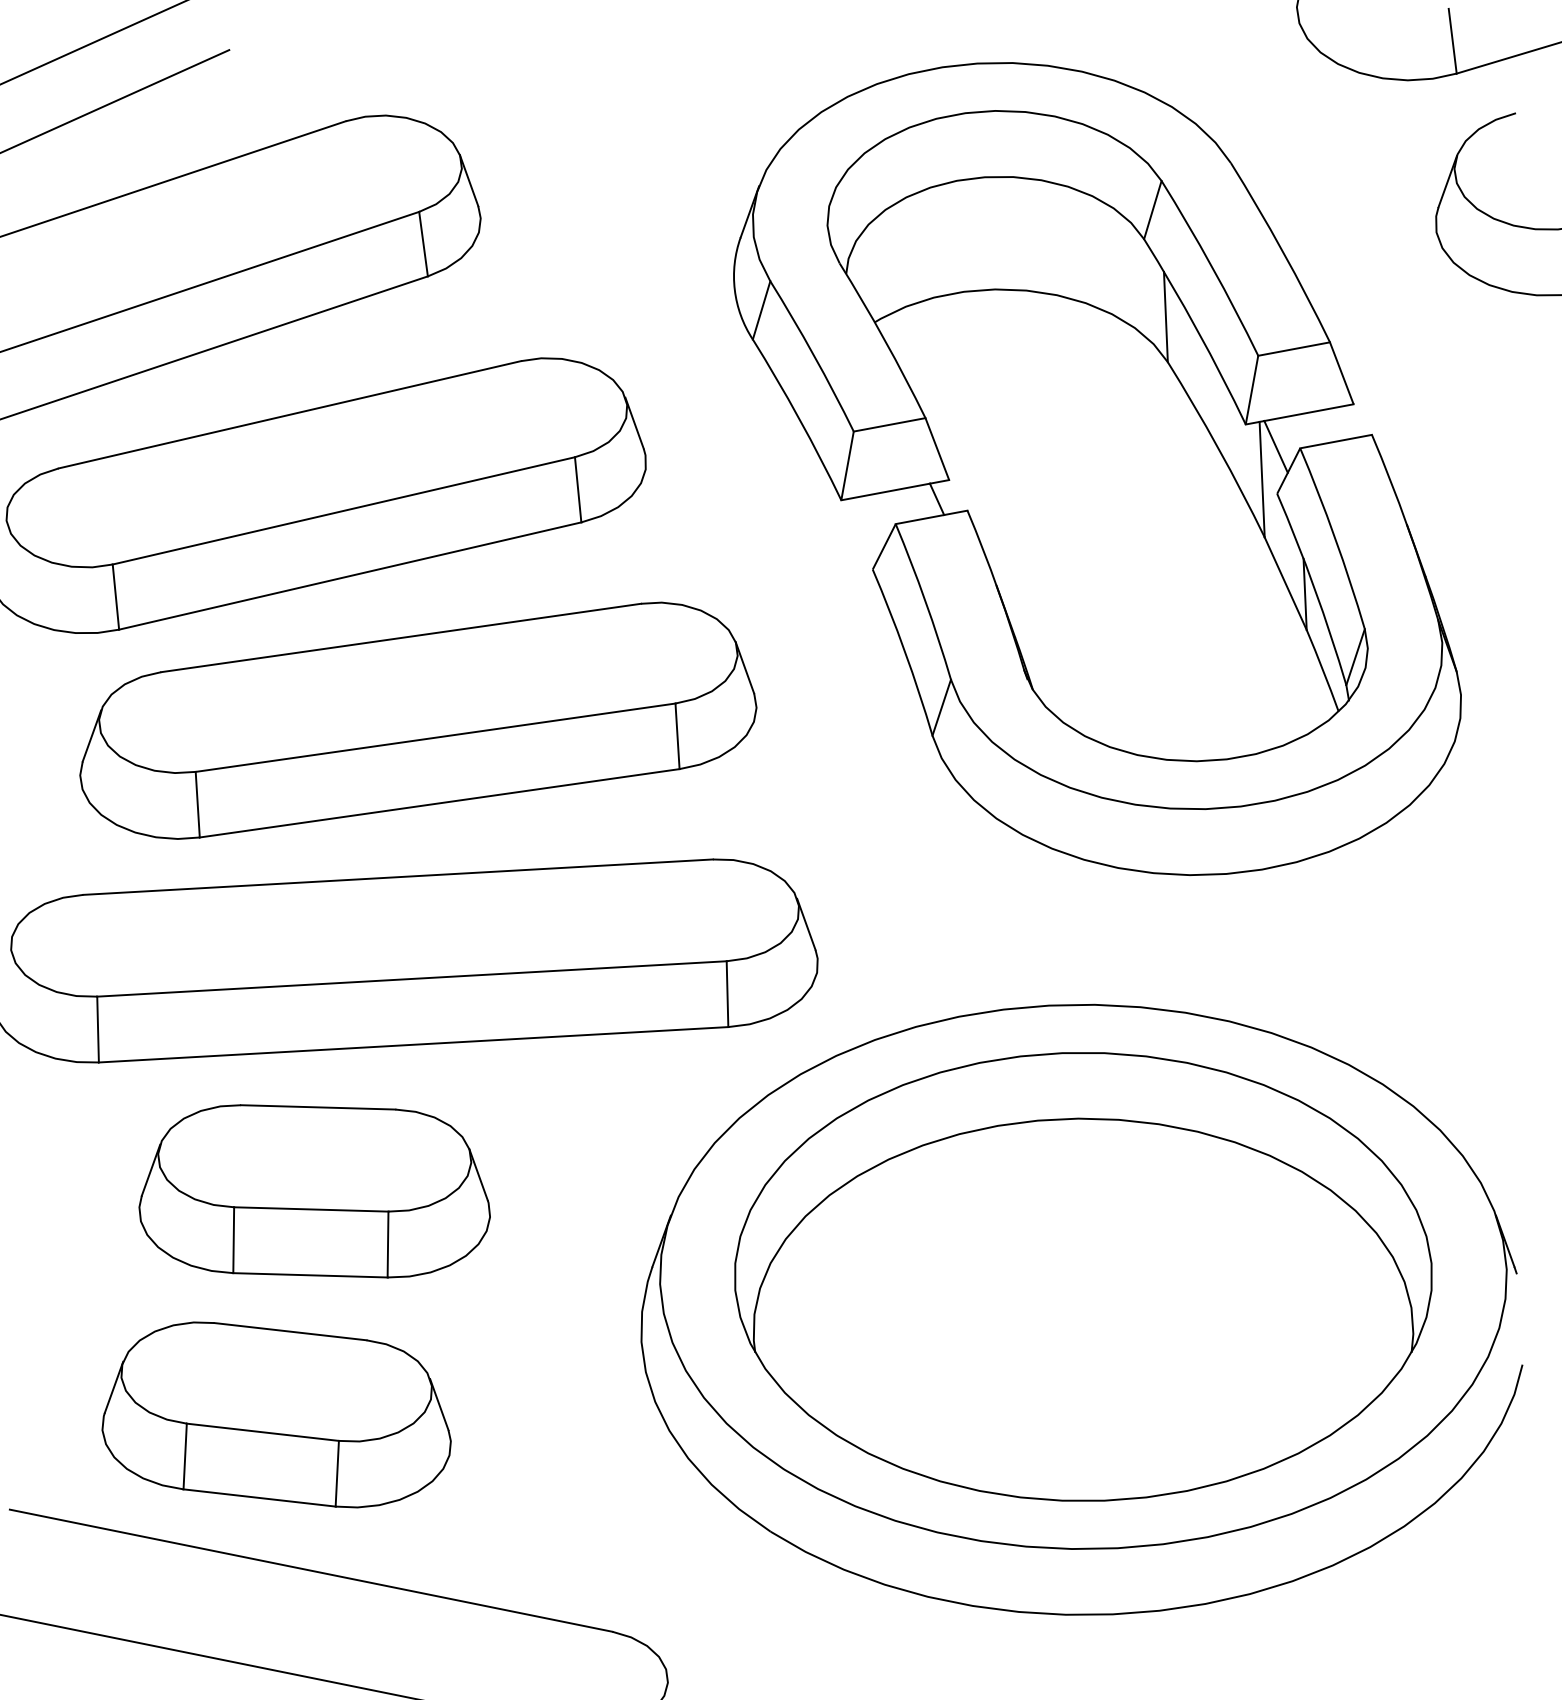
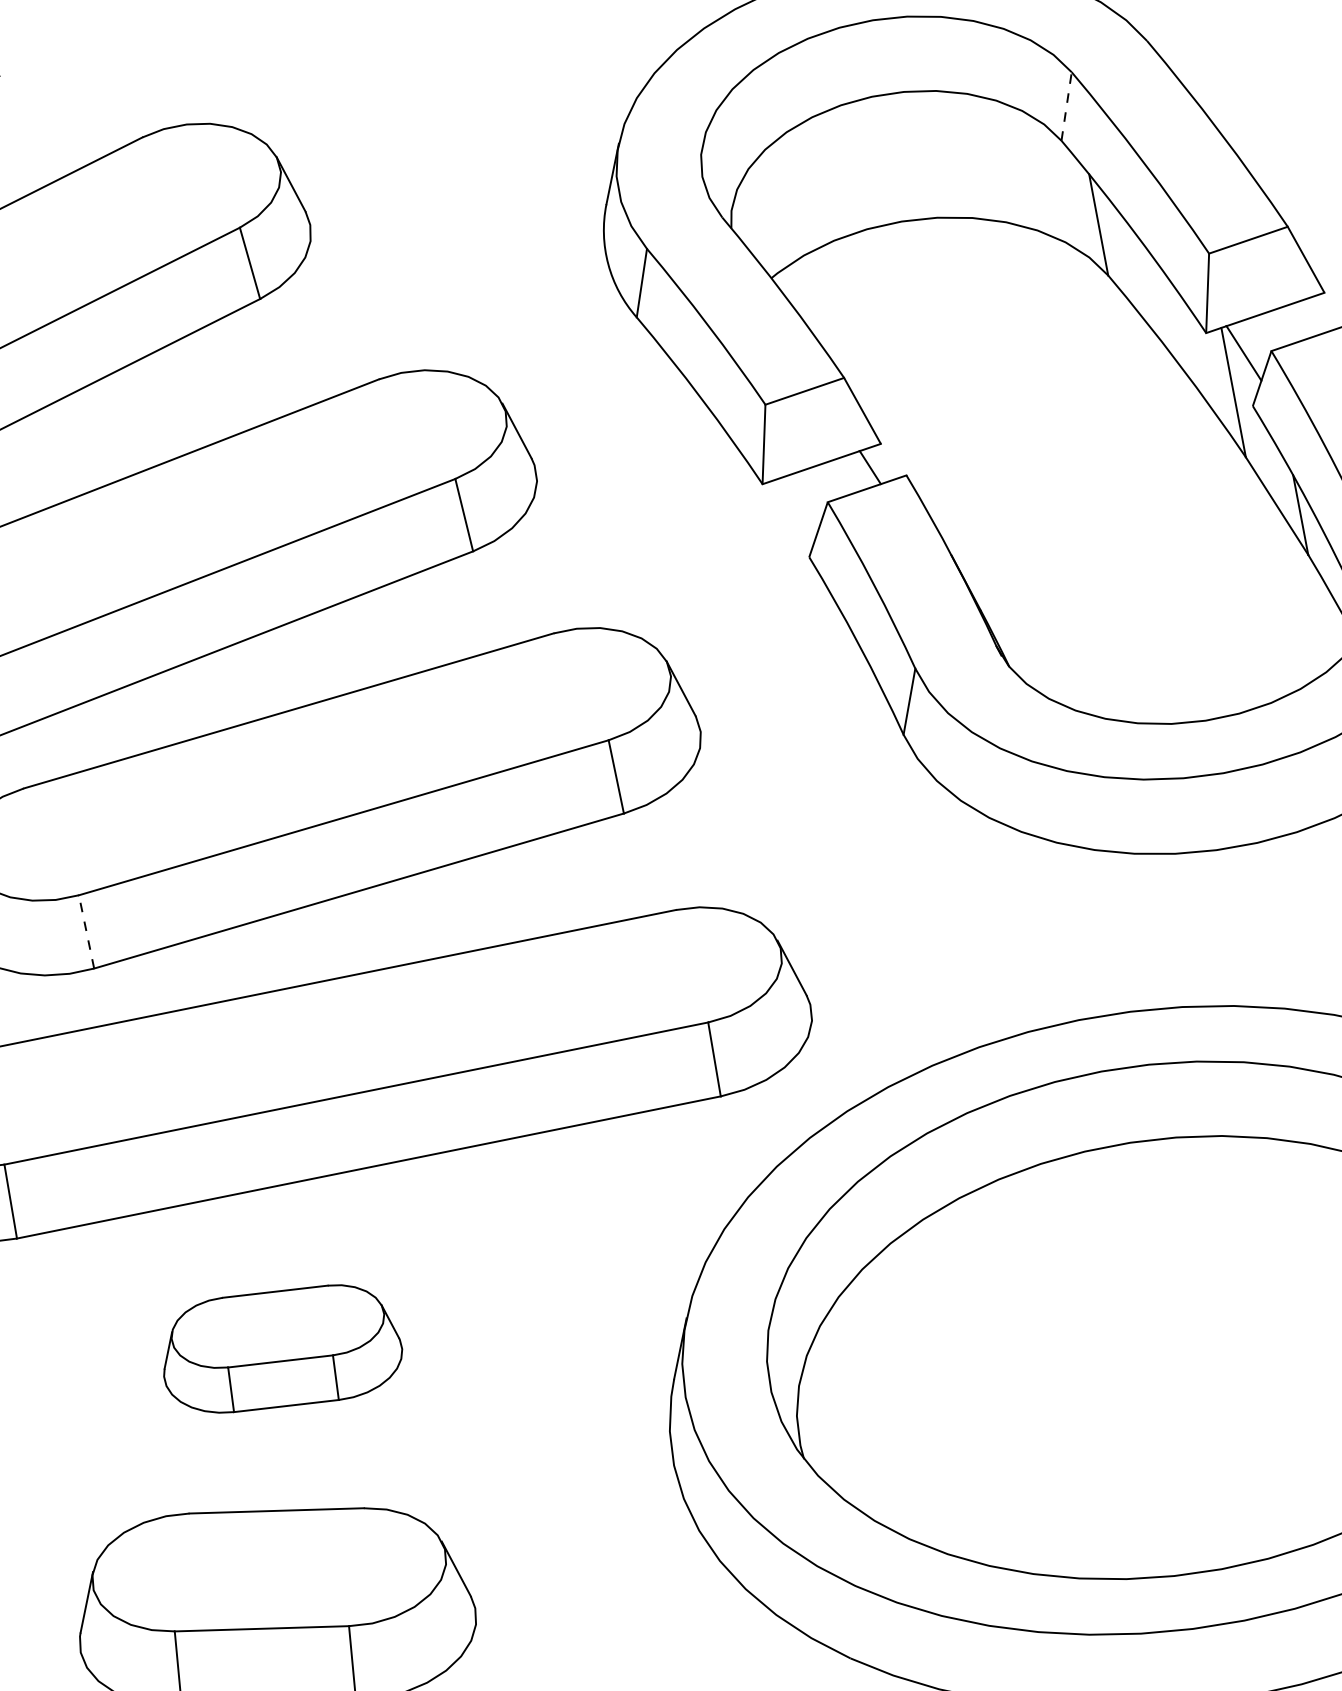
line: (1153, 209) -> (1067, 105), solid -> dashed
line: (197, 804) -> (86, 931), solid -> dashed
part: (314, 1191) -> (280, 1348), size x0.6

